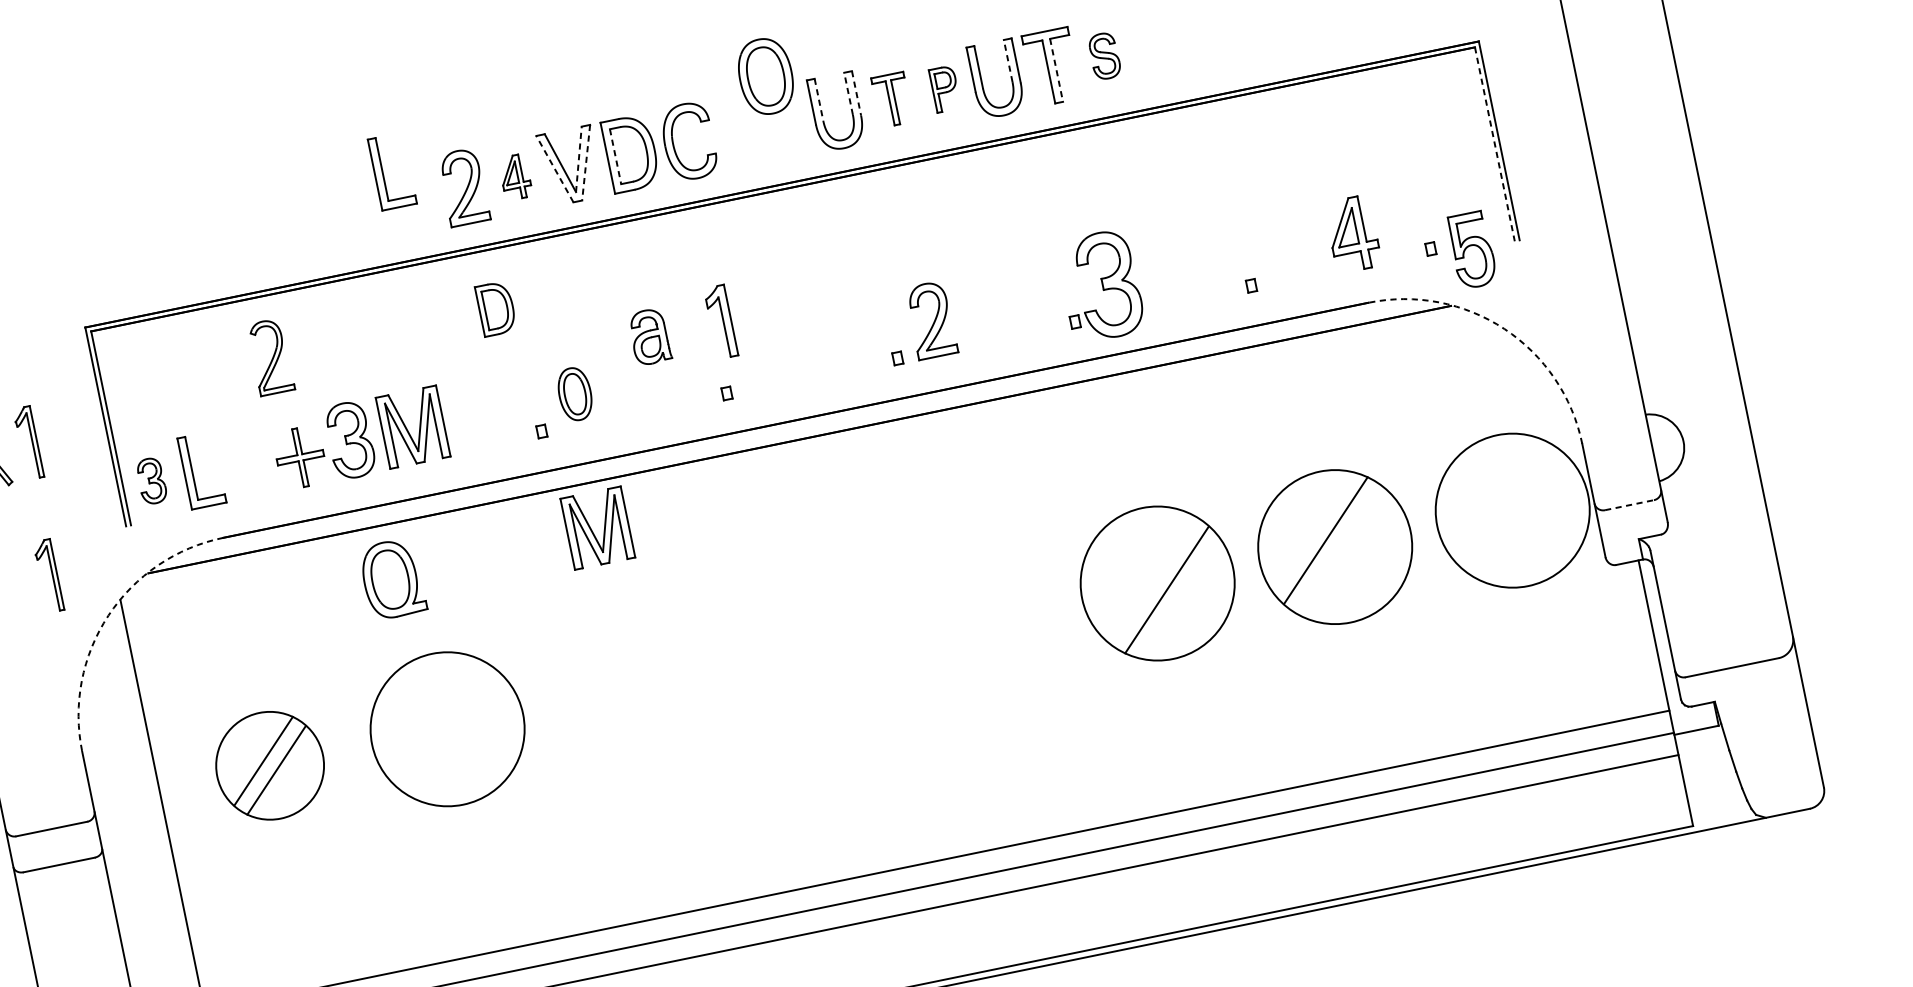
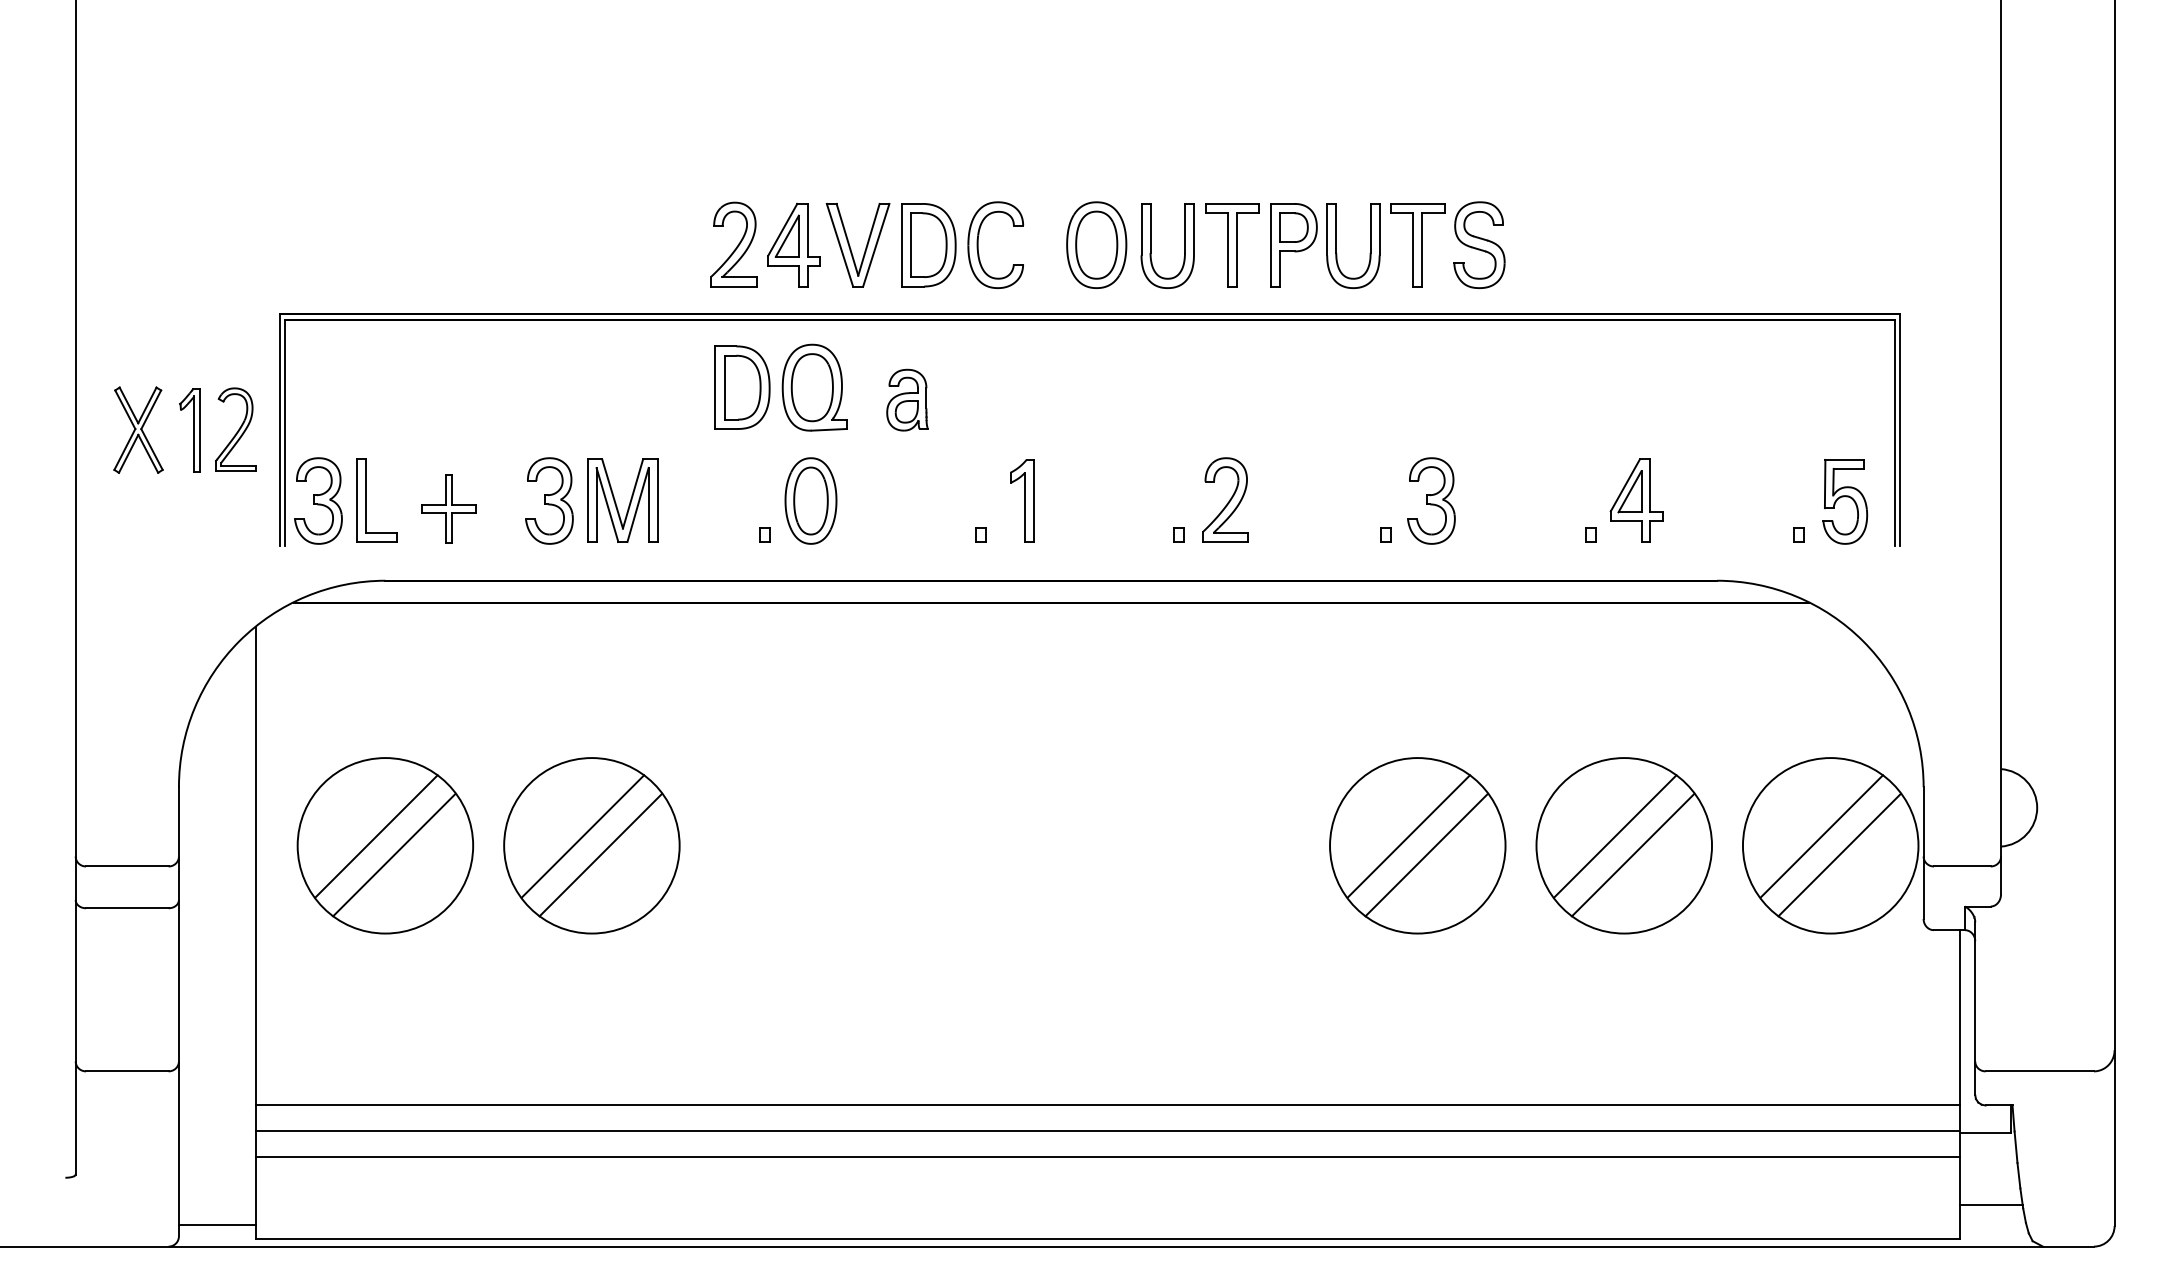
part: (1104, 55) -> (1479, 244), size x1.67
line: (1007, 60) -> (1370, 227), dashed -> solid
line: (1056, 70) -> (1422, 249), dashed -> solid
part: (765, 75) -> (1096, 244), moved
part: (944, 89) -> (1293, 245), size x1.67
line: (848, 93) -> (1184, 227), dashed -> solid
line: (856, 93) -> (1193, 229), dashed -> solid
line: (818, 99) -> (1150, 228), dashed -> solid
part: (892, 100) -> (1232, 245), size x1.43
line: (1494, 144) -> (1894, 432), dashed -> solid
line: (615, 156) -> (910, 245), dashed -> solid
line: (579, 159) -> (869, 239), dashed -> solid
line: (586, 162) -> (876, 245), dashed -> solid
line: (554, 168) -> (839, 244), dashed -> solid
part: (383, 173) -> (647, 210), removed
part: (515, 177) -> (793, 245), size x1.67
part: (1352, 234) -> (1636, 500), moved
part: (1472, 249) -> (1845, 501), moved
part: (1108, 284) -> (1431, 500), size x0.71
part: (496, 308) -> (742, 387), size x1.43
part: (721, 321) -> (1022, 500), moved
arc: (1504, 329) -> (1863, 641), dashed -> solid
part: (649, 336) -> (907, 399), moved
part: (270, 356) -> (235, 429), moved
part: (574, 393) -> (810, 500), size x1.43
part: (300, 457) -> (448, 508), moved
part: (151, 480) -> (318, 500), size x1.67
line: (1503, 504) -> (1821, 836), added
line: (1629, 505) -> (1962, 866), dashed -> solid
line: (1521, 517) -> (1839, 855), added
part: (592, 530) -> (799, 657), removed
line: (1344, 553) -> (1632, 855), added
part: (48, 576) -> (181, 583), removed
line: (1148, 577) -> (1408, 836), added
part: (392, 579) -> (814, 387), moved
arc: (108, 615) -> (239, 641), dashed -> solid
line: (437, 722) -> (582, 836), added
line: (456, 736) -> (600, 855), added
part: (270, 765) -> (385, 845), size x1.43
line: (1713, 790) -> (1990, 1204), added

